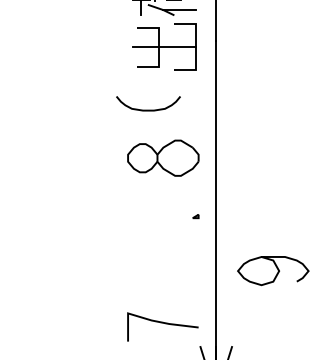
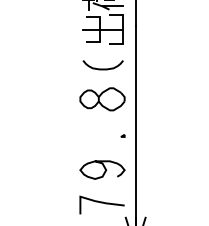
curve: (147, 109) -> (102, 68), moved
curve: (276, 270) -> (104, 169), moved

